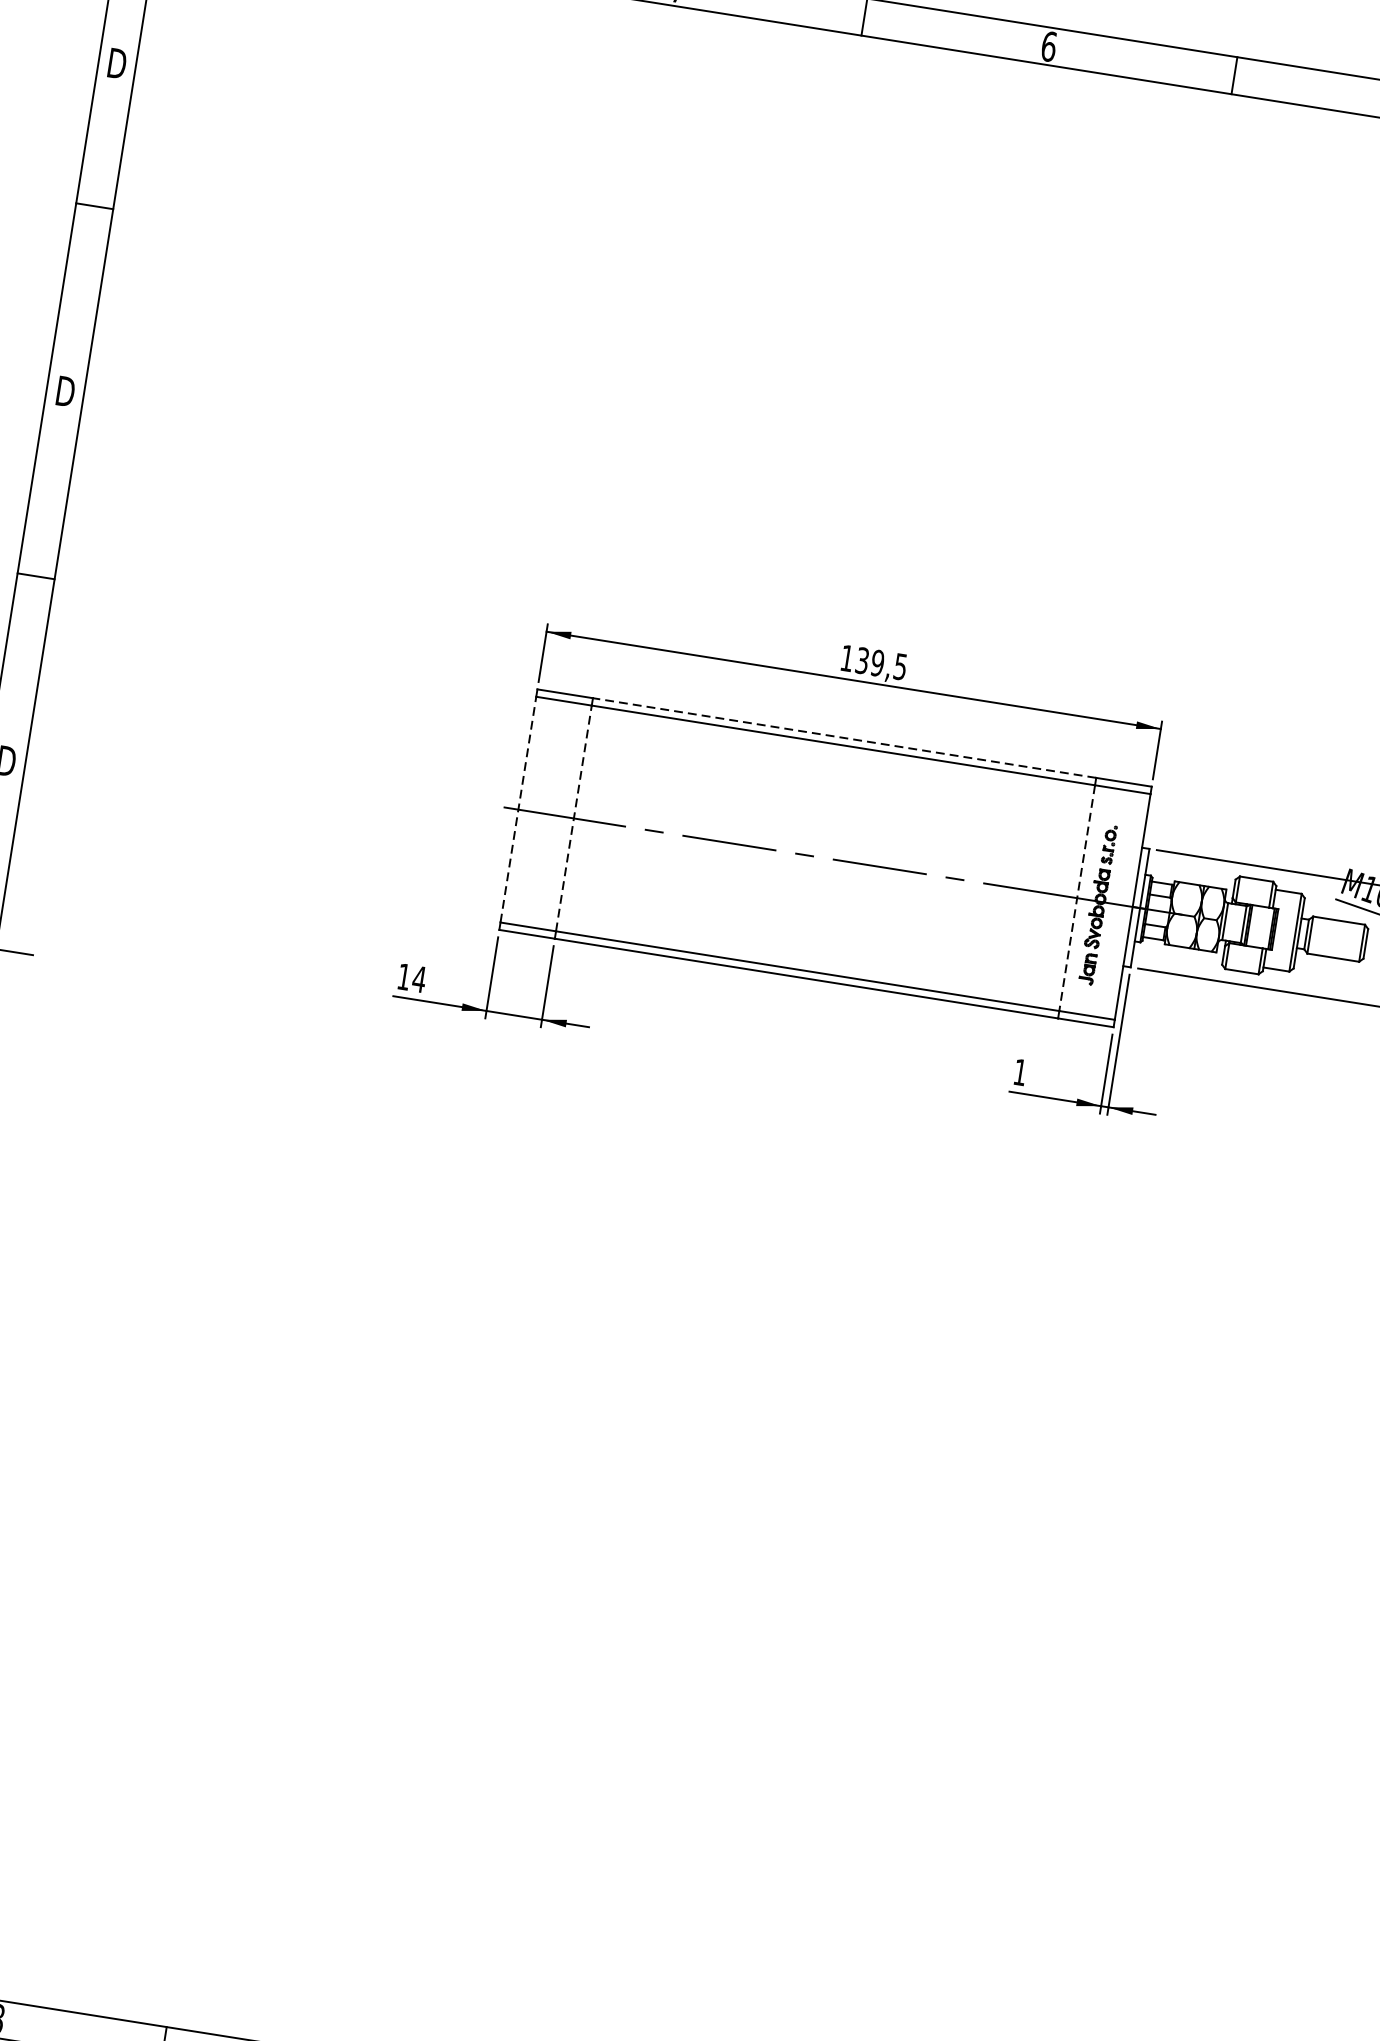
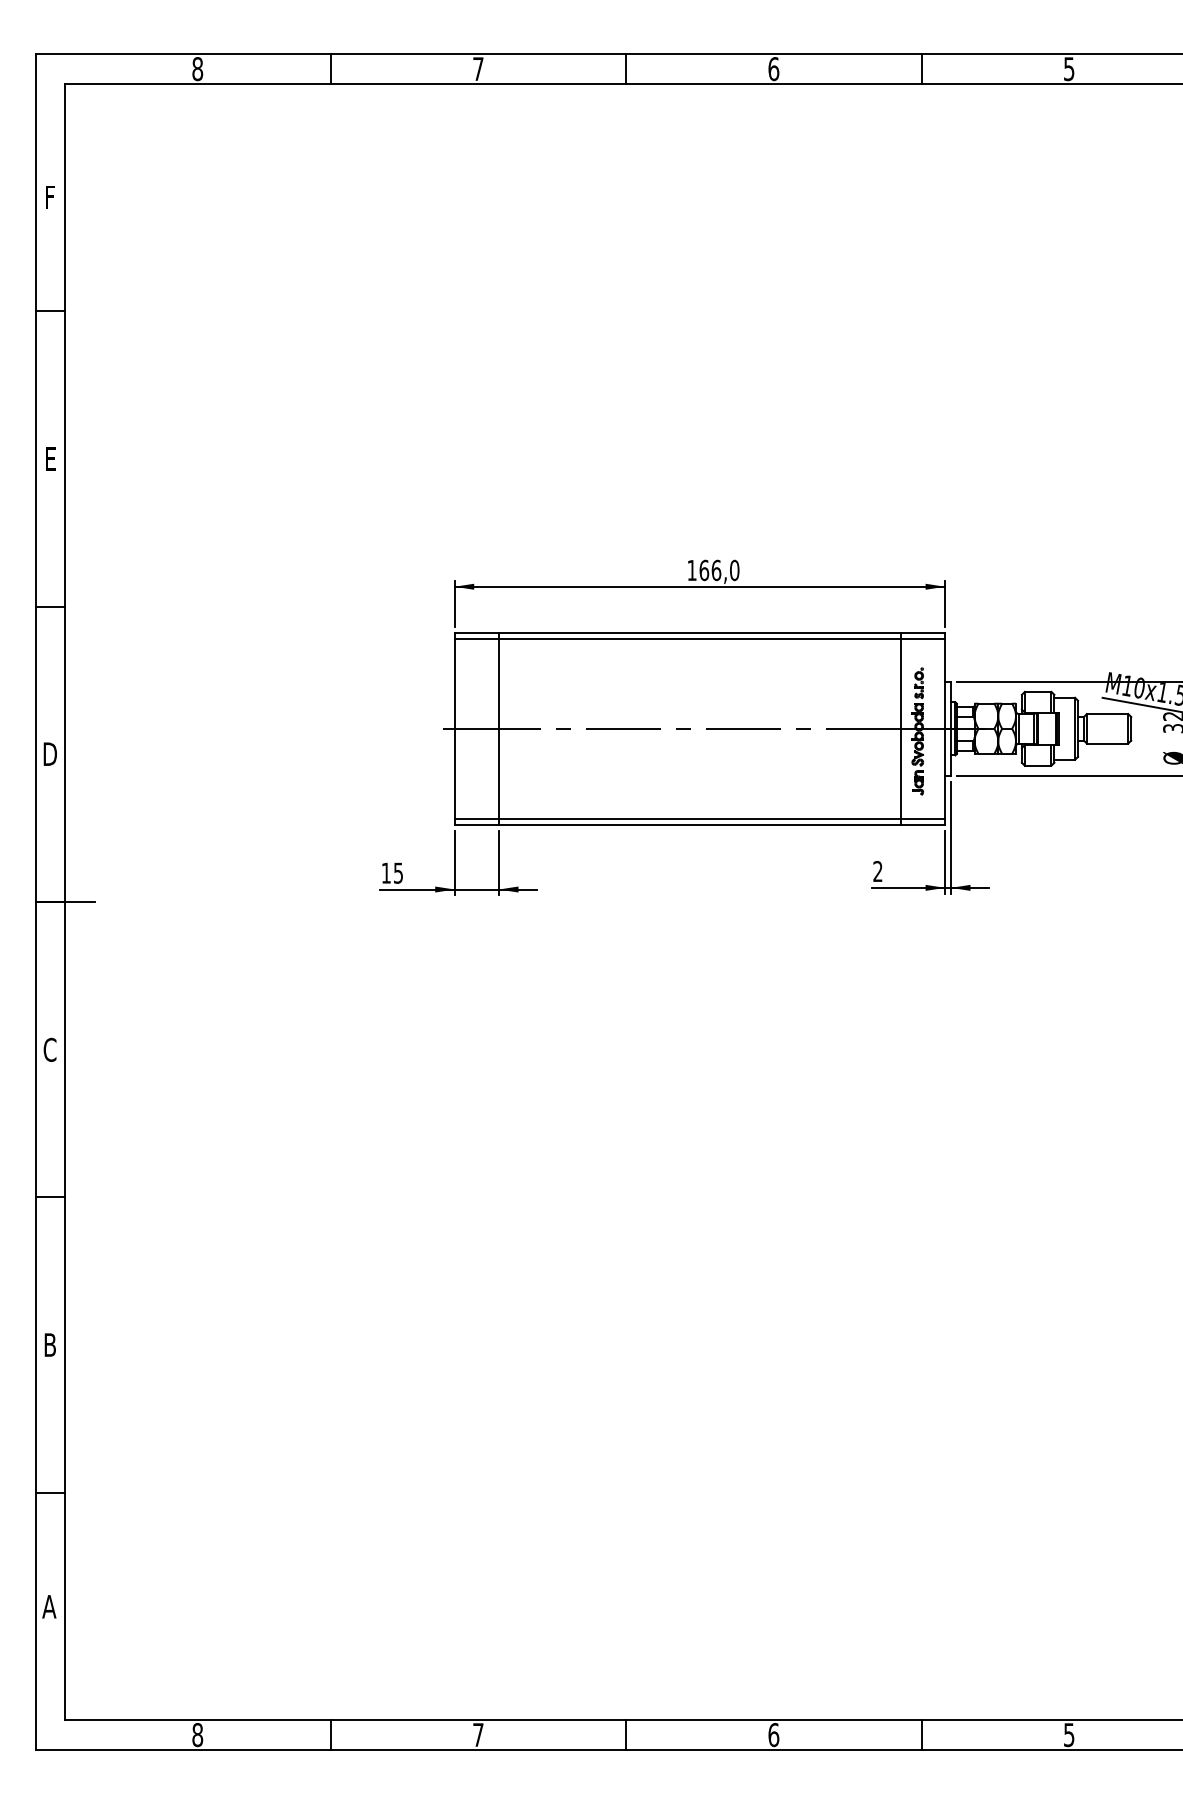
text: (117, 62) -> (50, 196), D -> F
text: (65, 390) -> (50, 458), D -> E
text: (881, 663) -> (719, 570), 139,5 -> 166,0
line: (844, 737) -> (699, 632), dashed -> solid
line: (518, 809) -> (454, 728), dashed -> solid
line: (574, 818) -> (499, 728), dashed -> solid
line: (1076, 898) -> (900, 729), dashed -> solid
text: (419, 978) -> (398, 872), 14 -> 15
text: (1019, 1071) -> (877, 870), 1 -> 2

